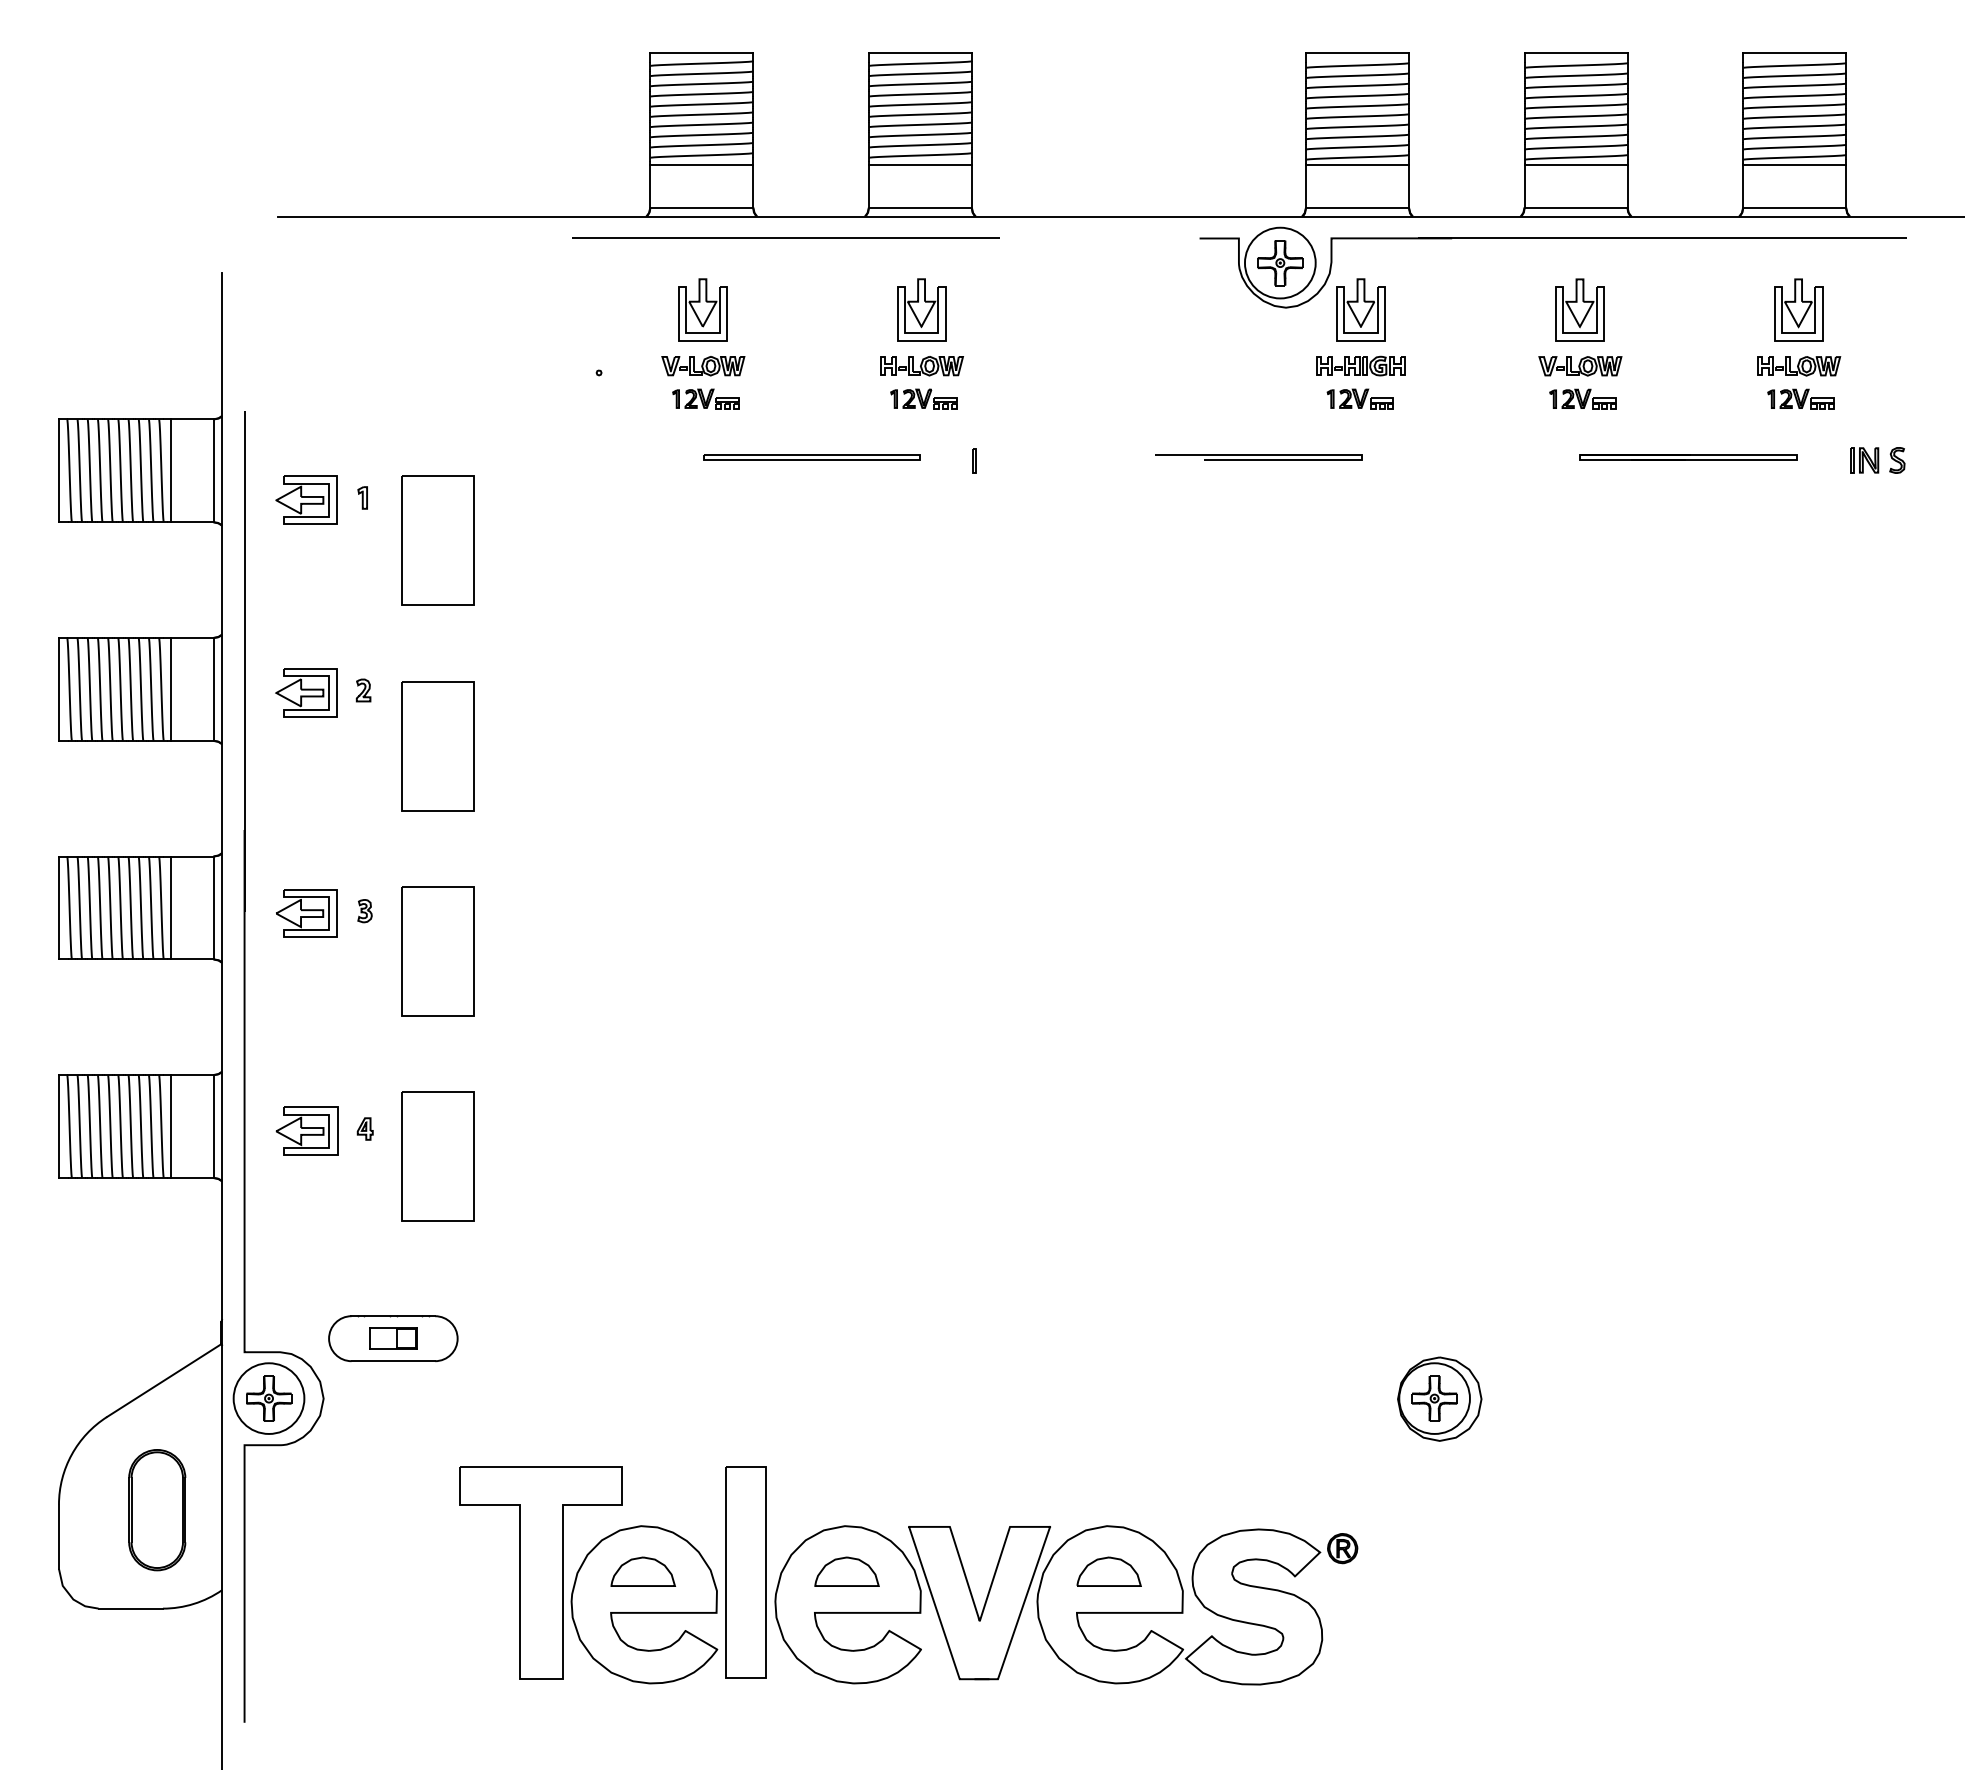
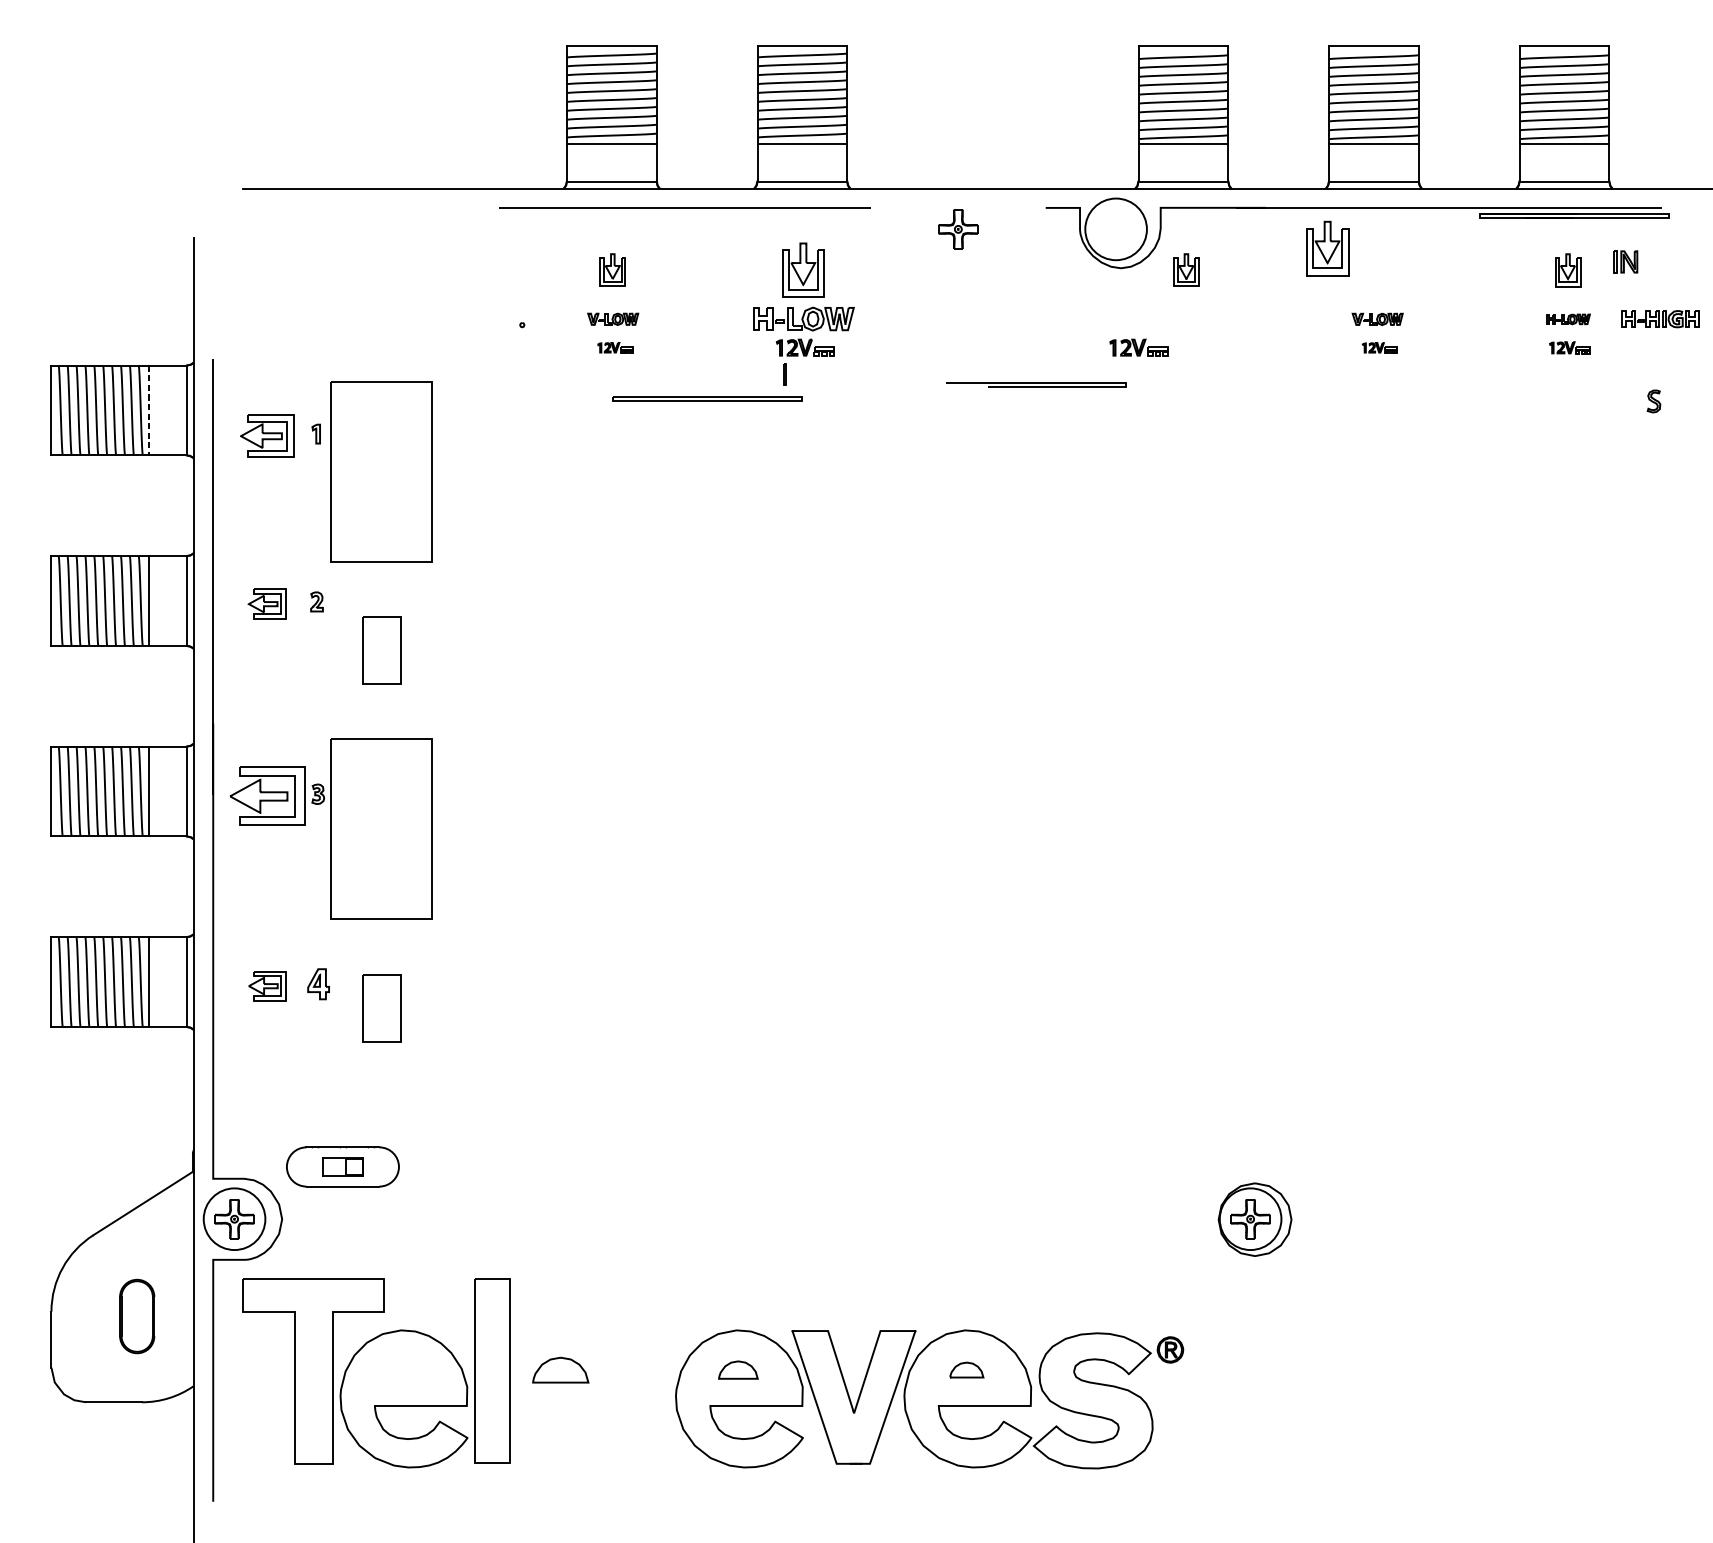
part: (1280, 263) -> (958, 229), moved
part: (702, 309) -> (612, 269), size x0.6
part: (1360, 309) -> (1186, 269), size x0.6
part: (1579, 309) -> (1327, 248), moved
part: (1798, 309) -> (1567, 269), size x0.6
part: (1360, 365) -> (1660, 318), moved
part: (703, 366) -> (613, 319), size x0.7
part: (921, 366) -> (803, 319), size x1.4
part: (1580, 366) -> (1377, 319), size x0.7
part: (1799, 366) -> (1568, 319), size x0.6
part: (705, 398) -> (615, 347), size x0.6
part: (1359, 398) -> (1138, 347), moved
part: (1582, 398) -> (1379, 347), size x0.6
part: (1800, 398) -> (1569, 347), size x0.7
curve: (1258, 455) -> (1036, 383), moved
part: (1688, 457) -> (1574, 215), moved
line: (973, 460) -> (784, 374), moved
part: (1864, 460) -> (1625, 261), moved
line: (170, 471) -> (148, 411), solid -> dashed
part: (437, 540) -> (381, 471), size x1.6
part: (306, 692) -> (267, 603), size x0.7
part: (437, 746) -> (381, 650), size x0.6
part: (306, 913) -> (267, 796), size x1.4
part: (437, 951) -> (381, 829), size x1.6
part: (364, 1128) -> (317, 983), size x1.6
part: (306, 1130) -> (267, 985), size x0.7
part: (437, 1156) -> (381, 1008), size x0.6
part: (157, 1510) -> (137, 1316), size x0.7
part: (846, 1571) -> (737, 1369), size x0.7
part: (1108, 1571) -> (966, 1369), size x0.6
part: (612, 1575) -> (376, 1373), moved

